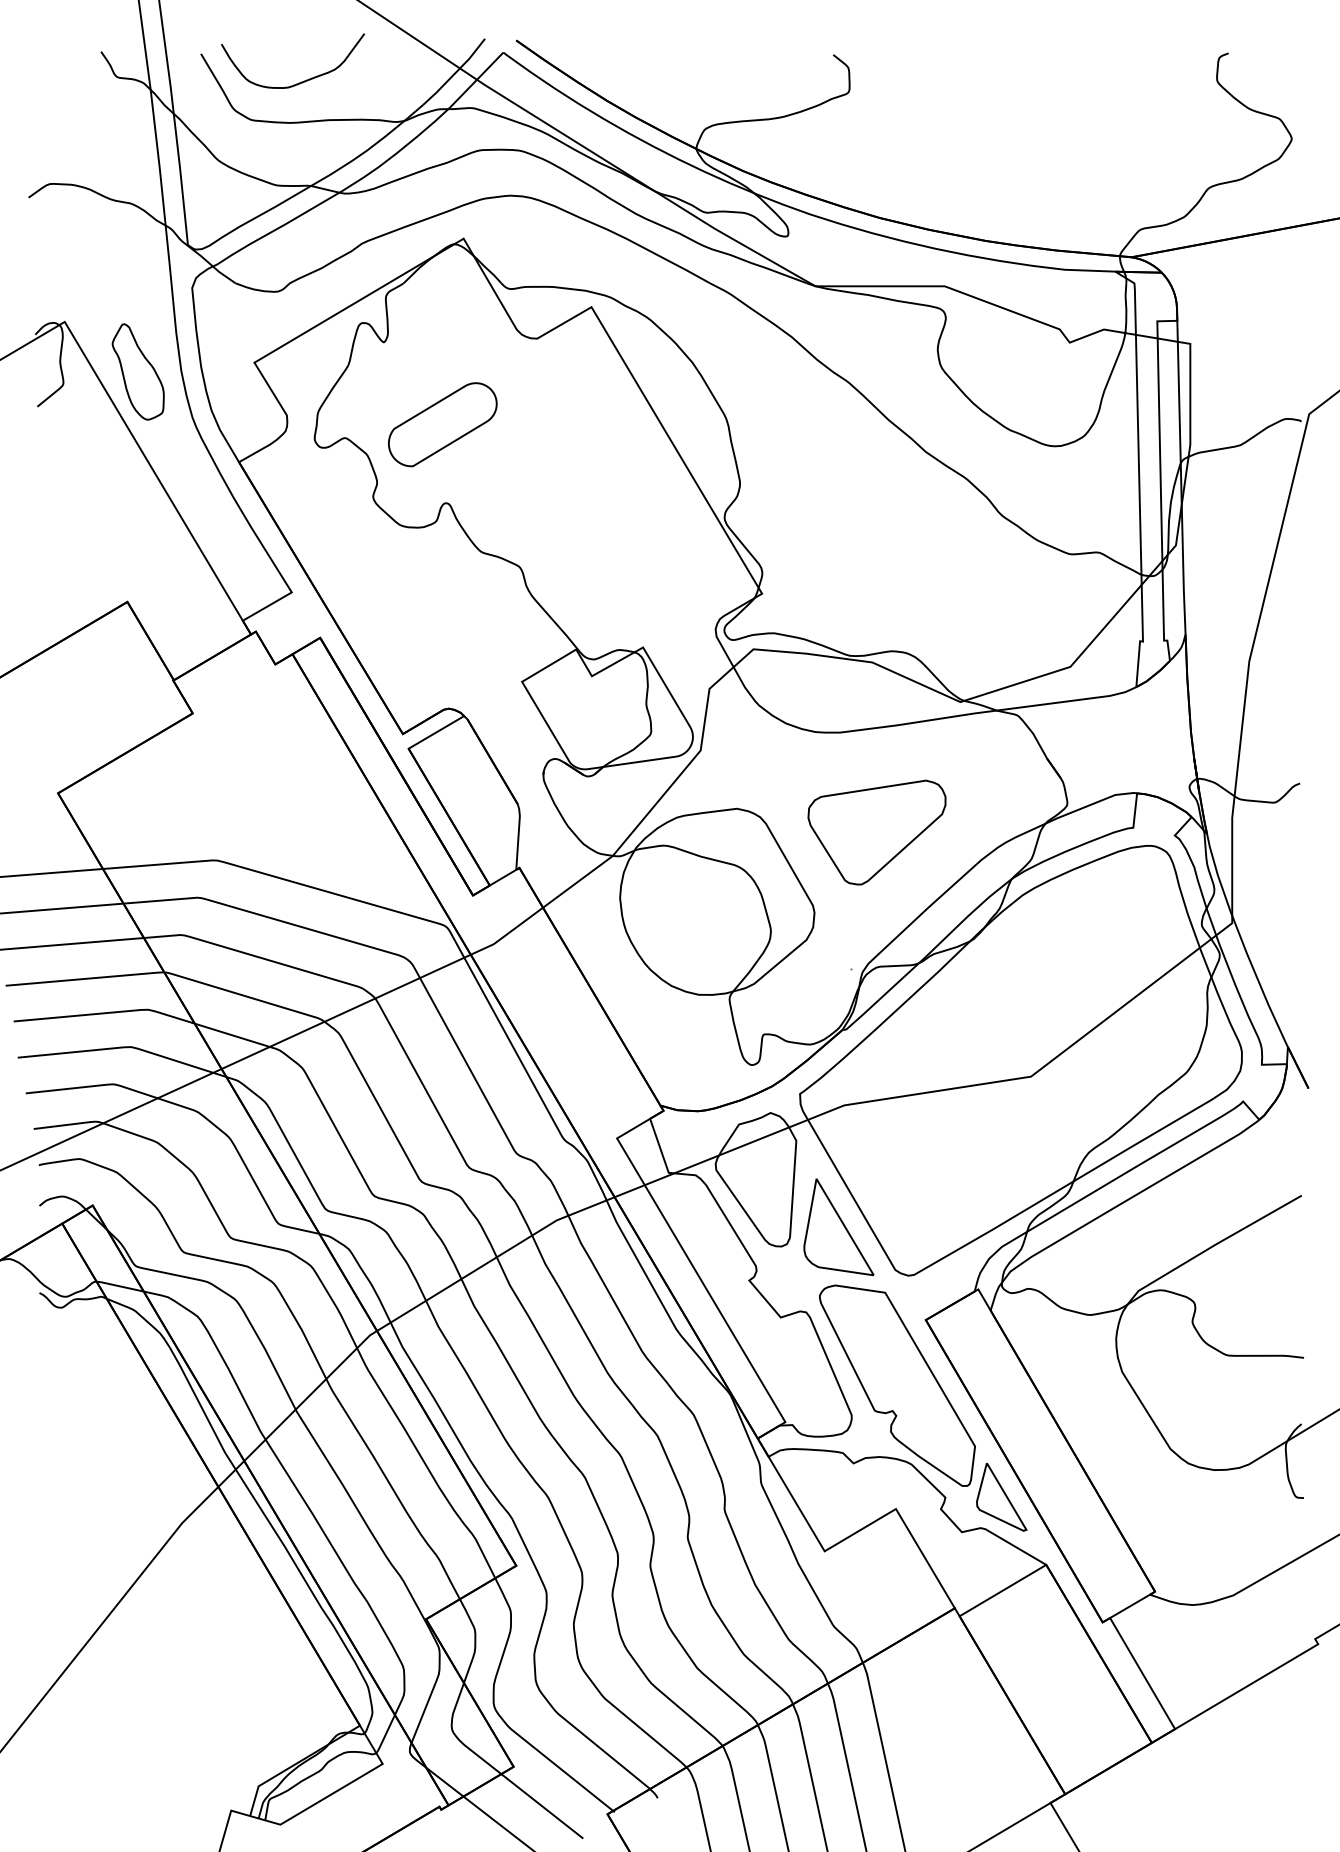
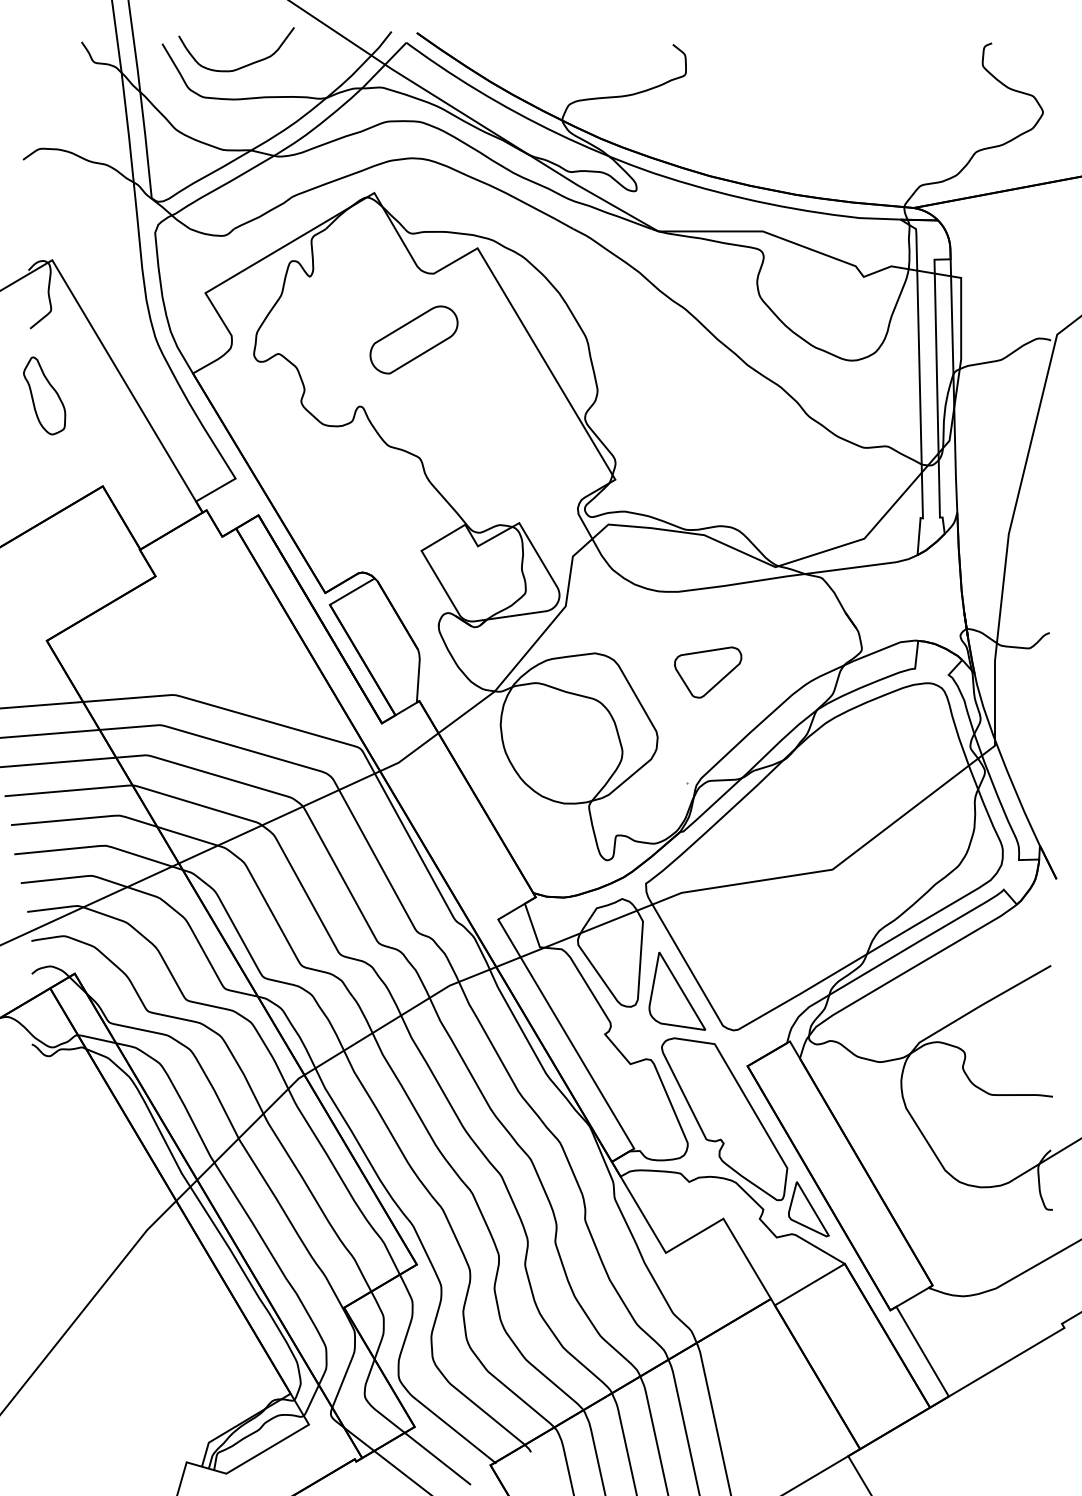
part: (137, 371) -> (43, 395), moved
part: (442, 424) -> (413, 339), moved
part: (876, 832) -> (707, 672), size x0.6

